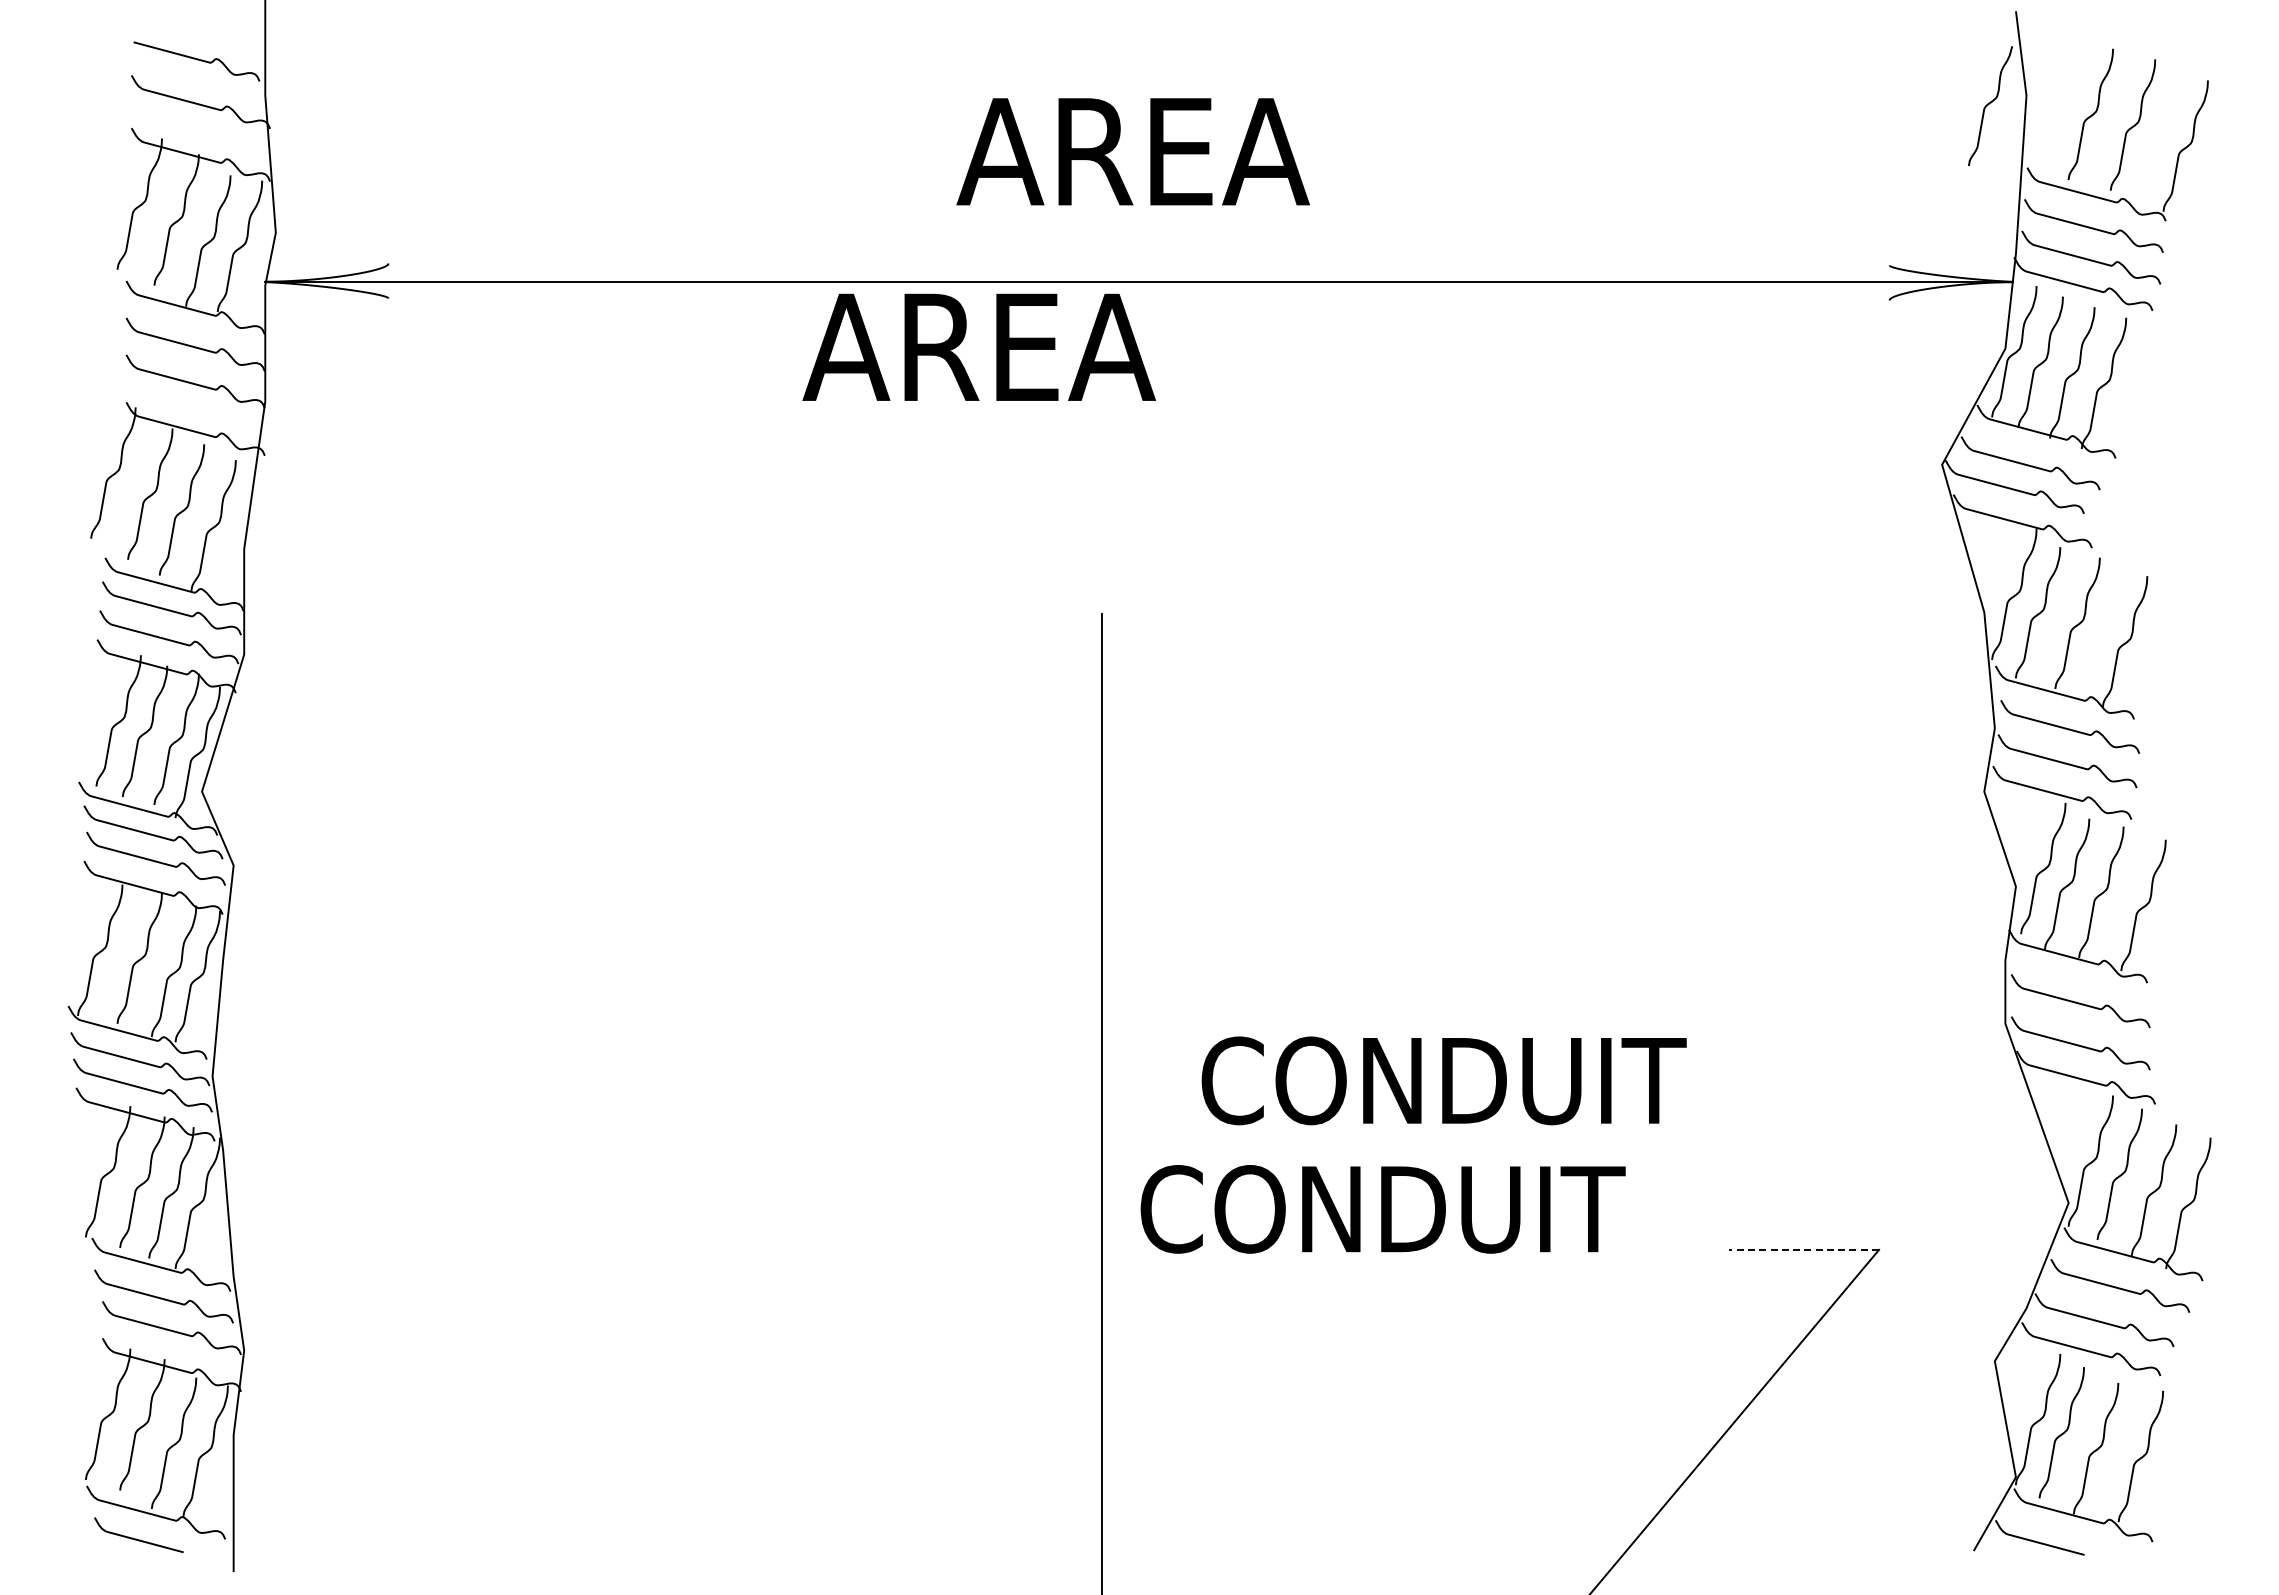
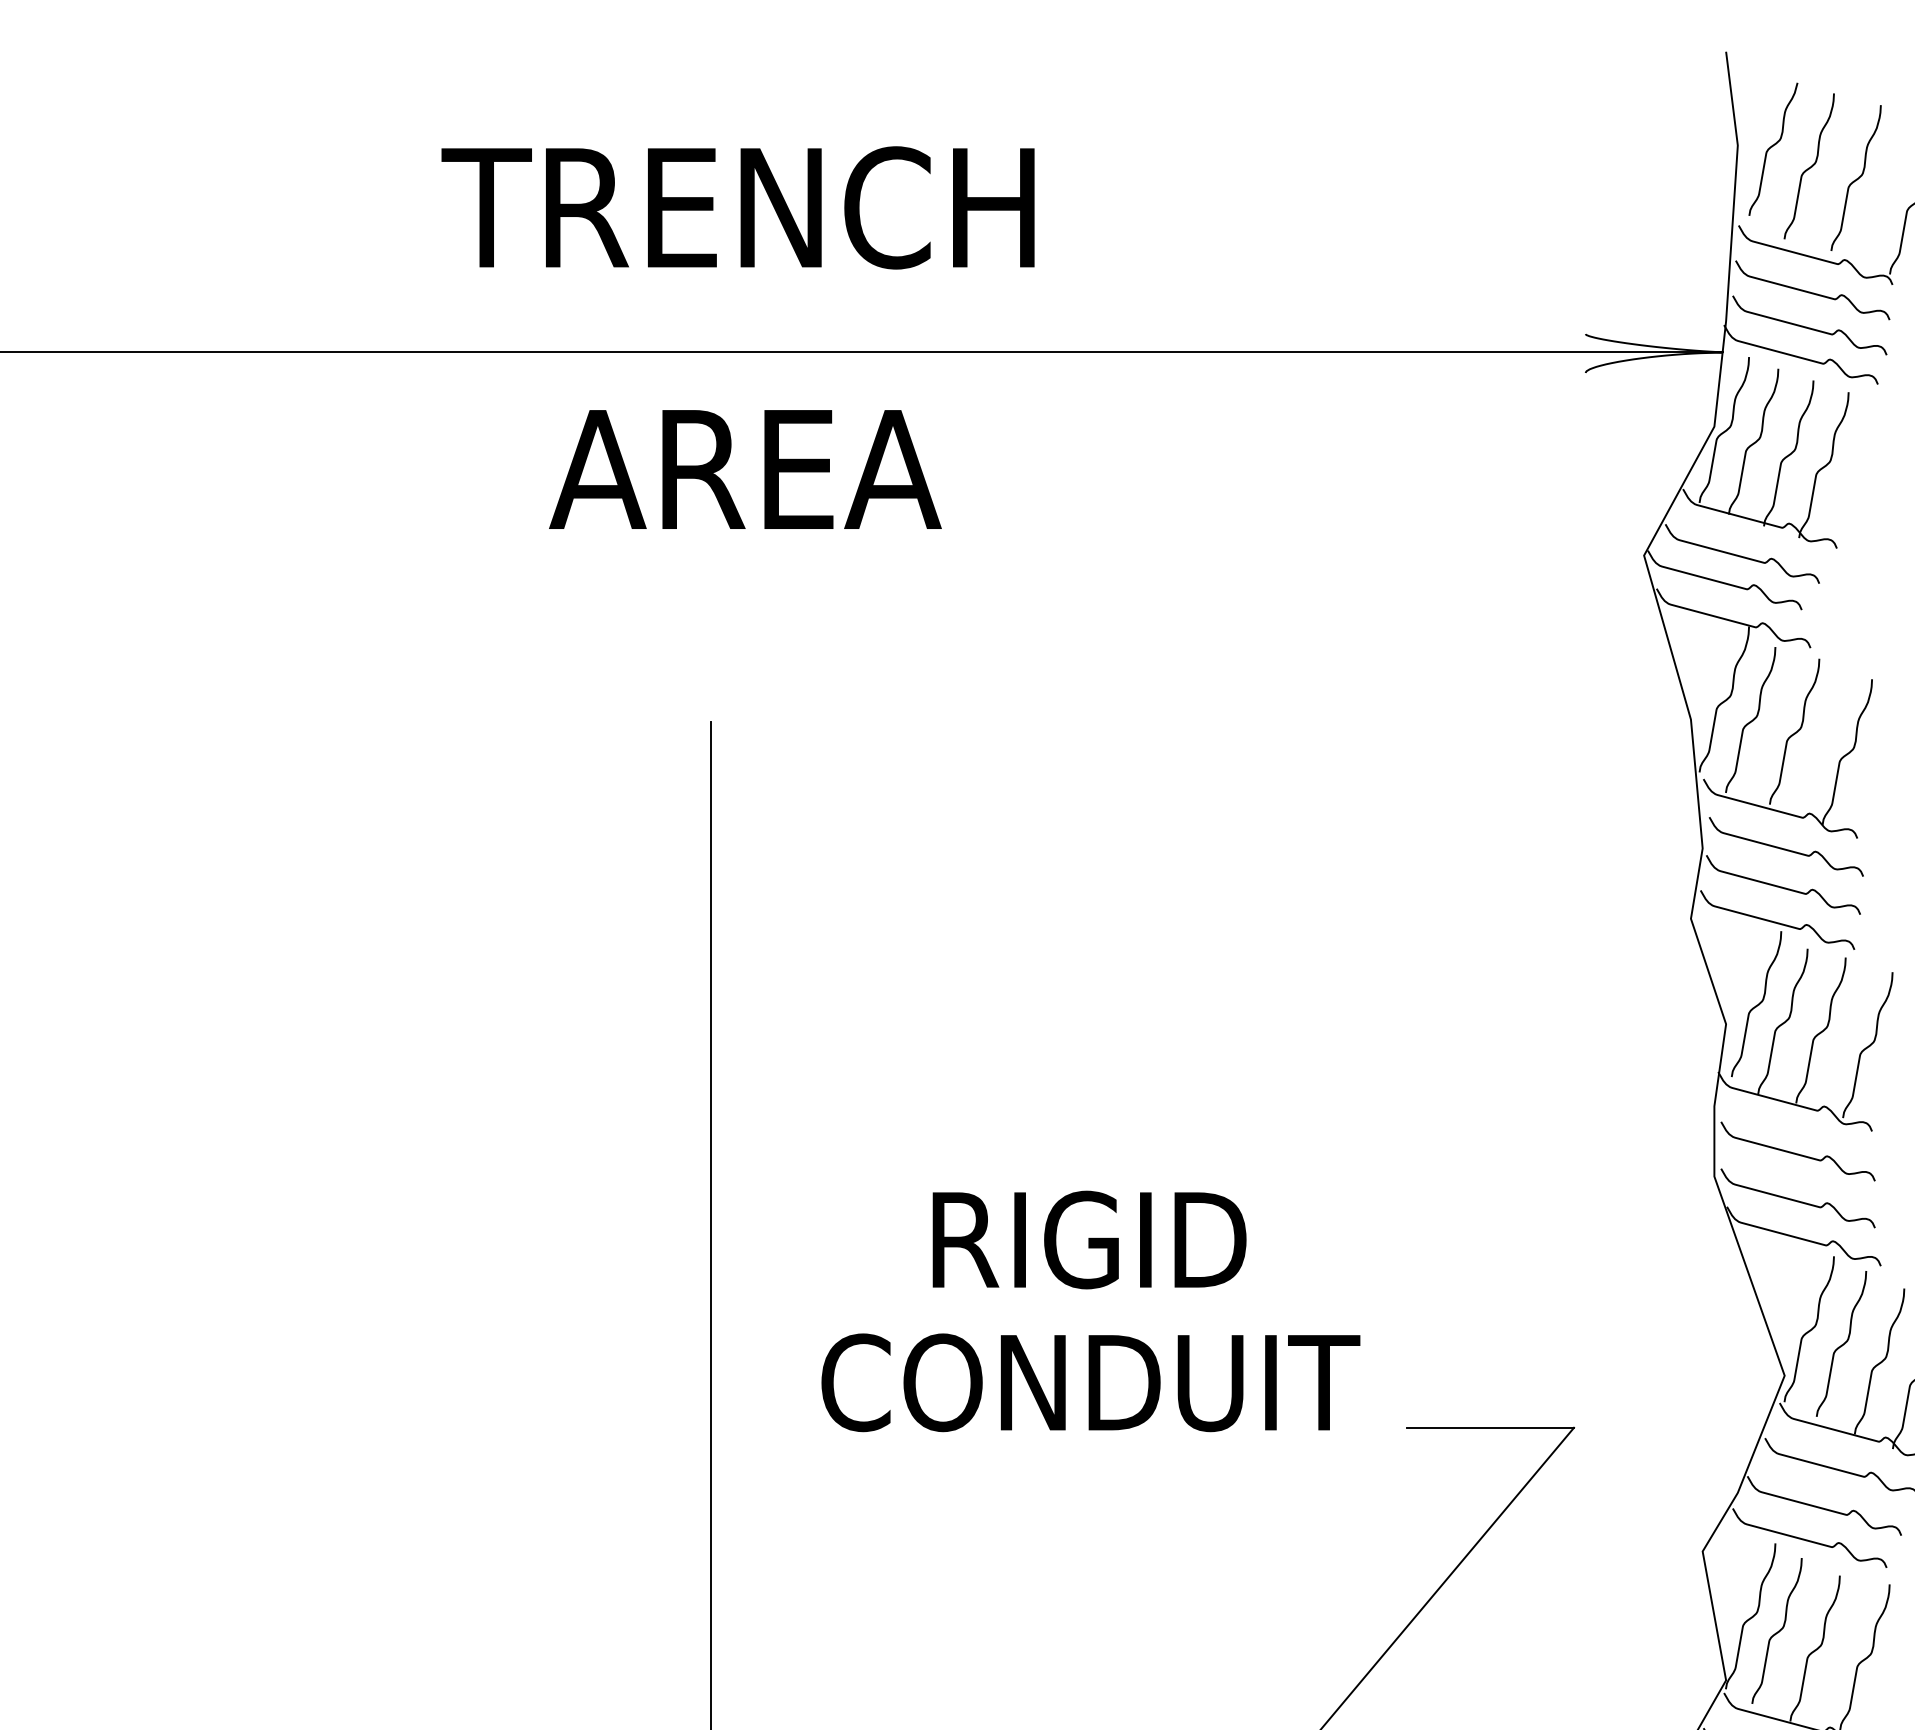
curve: (1989, 104) -> (1772, 147), moved
text: (1126, 151) -> (737, 207), AREA -> TRENCH
text: (978, 346) -> (744, 468), moved
text: (1443, 1080) -> (1090, 1239), CONDUIT -> RIGID
text: (1382, 1209) -> (1090, 1382), moved
line: (1804, 1249) -> (1491, 1427), dashed -> solid

